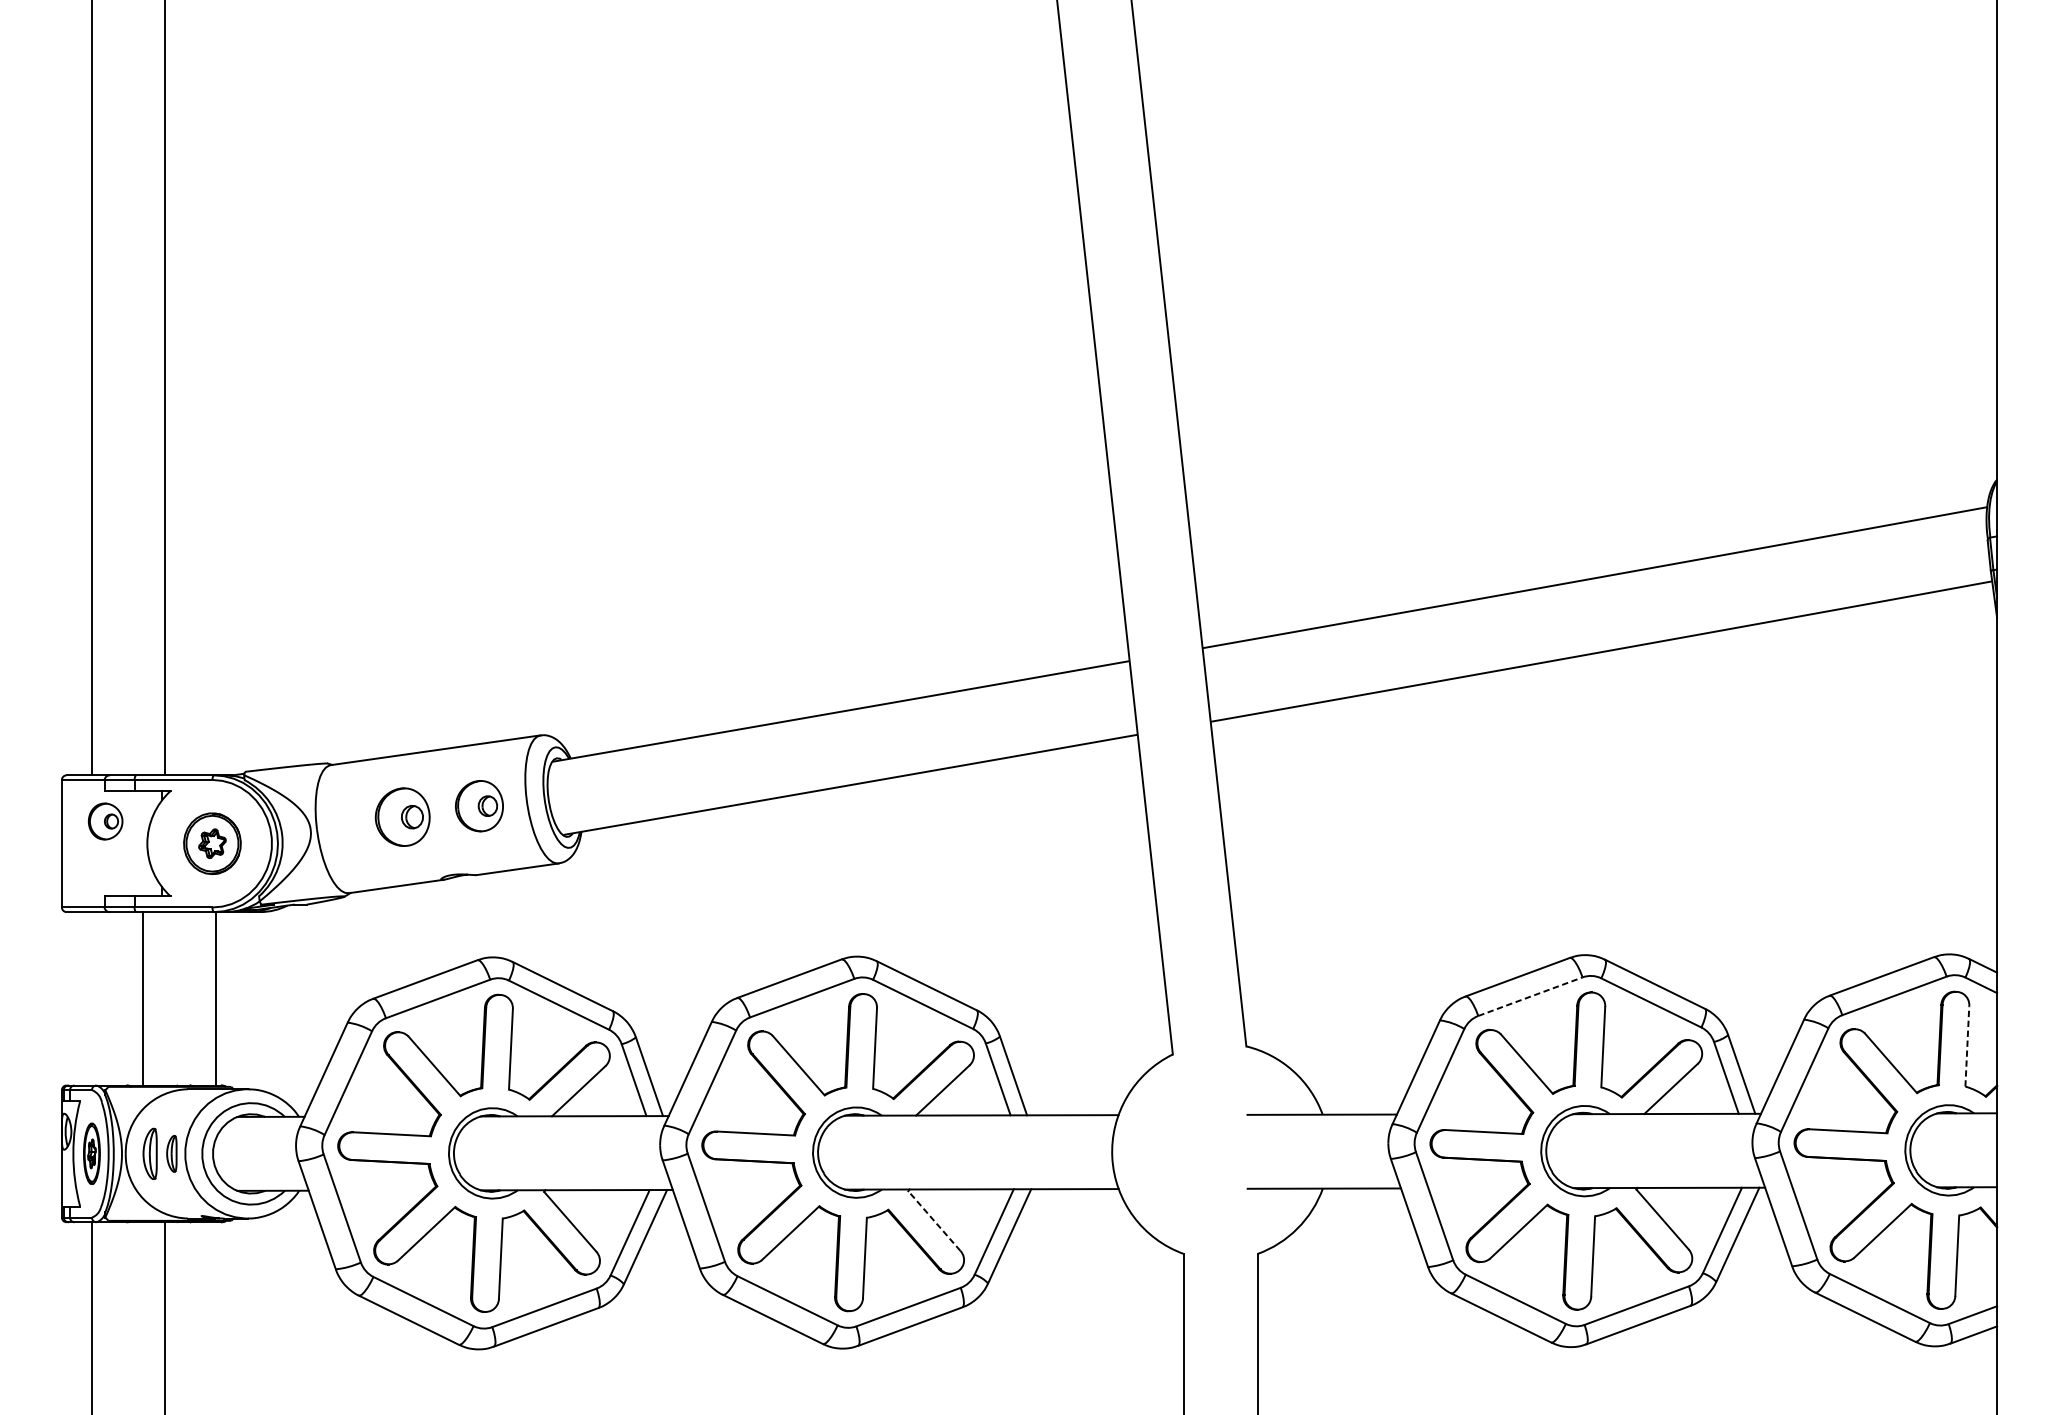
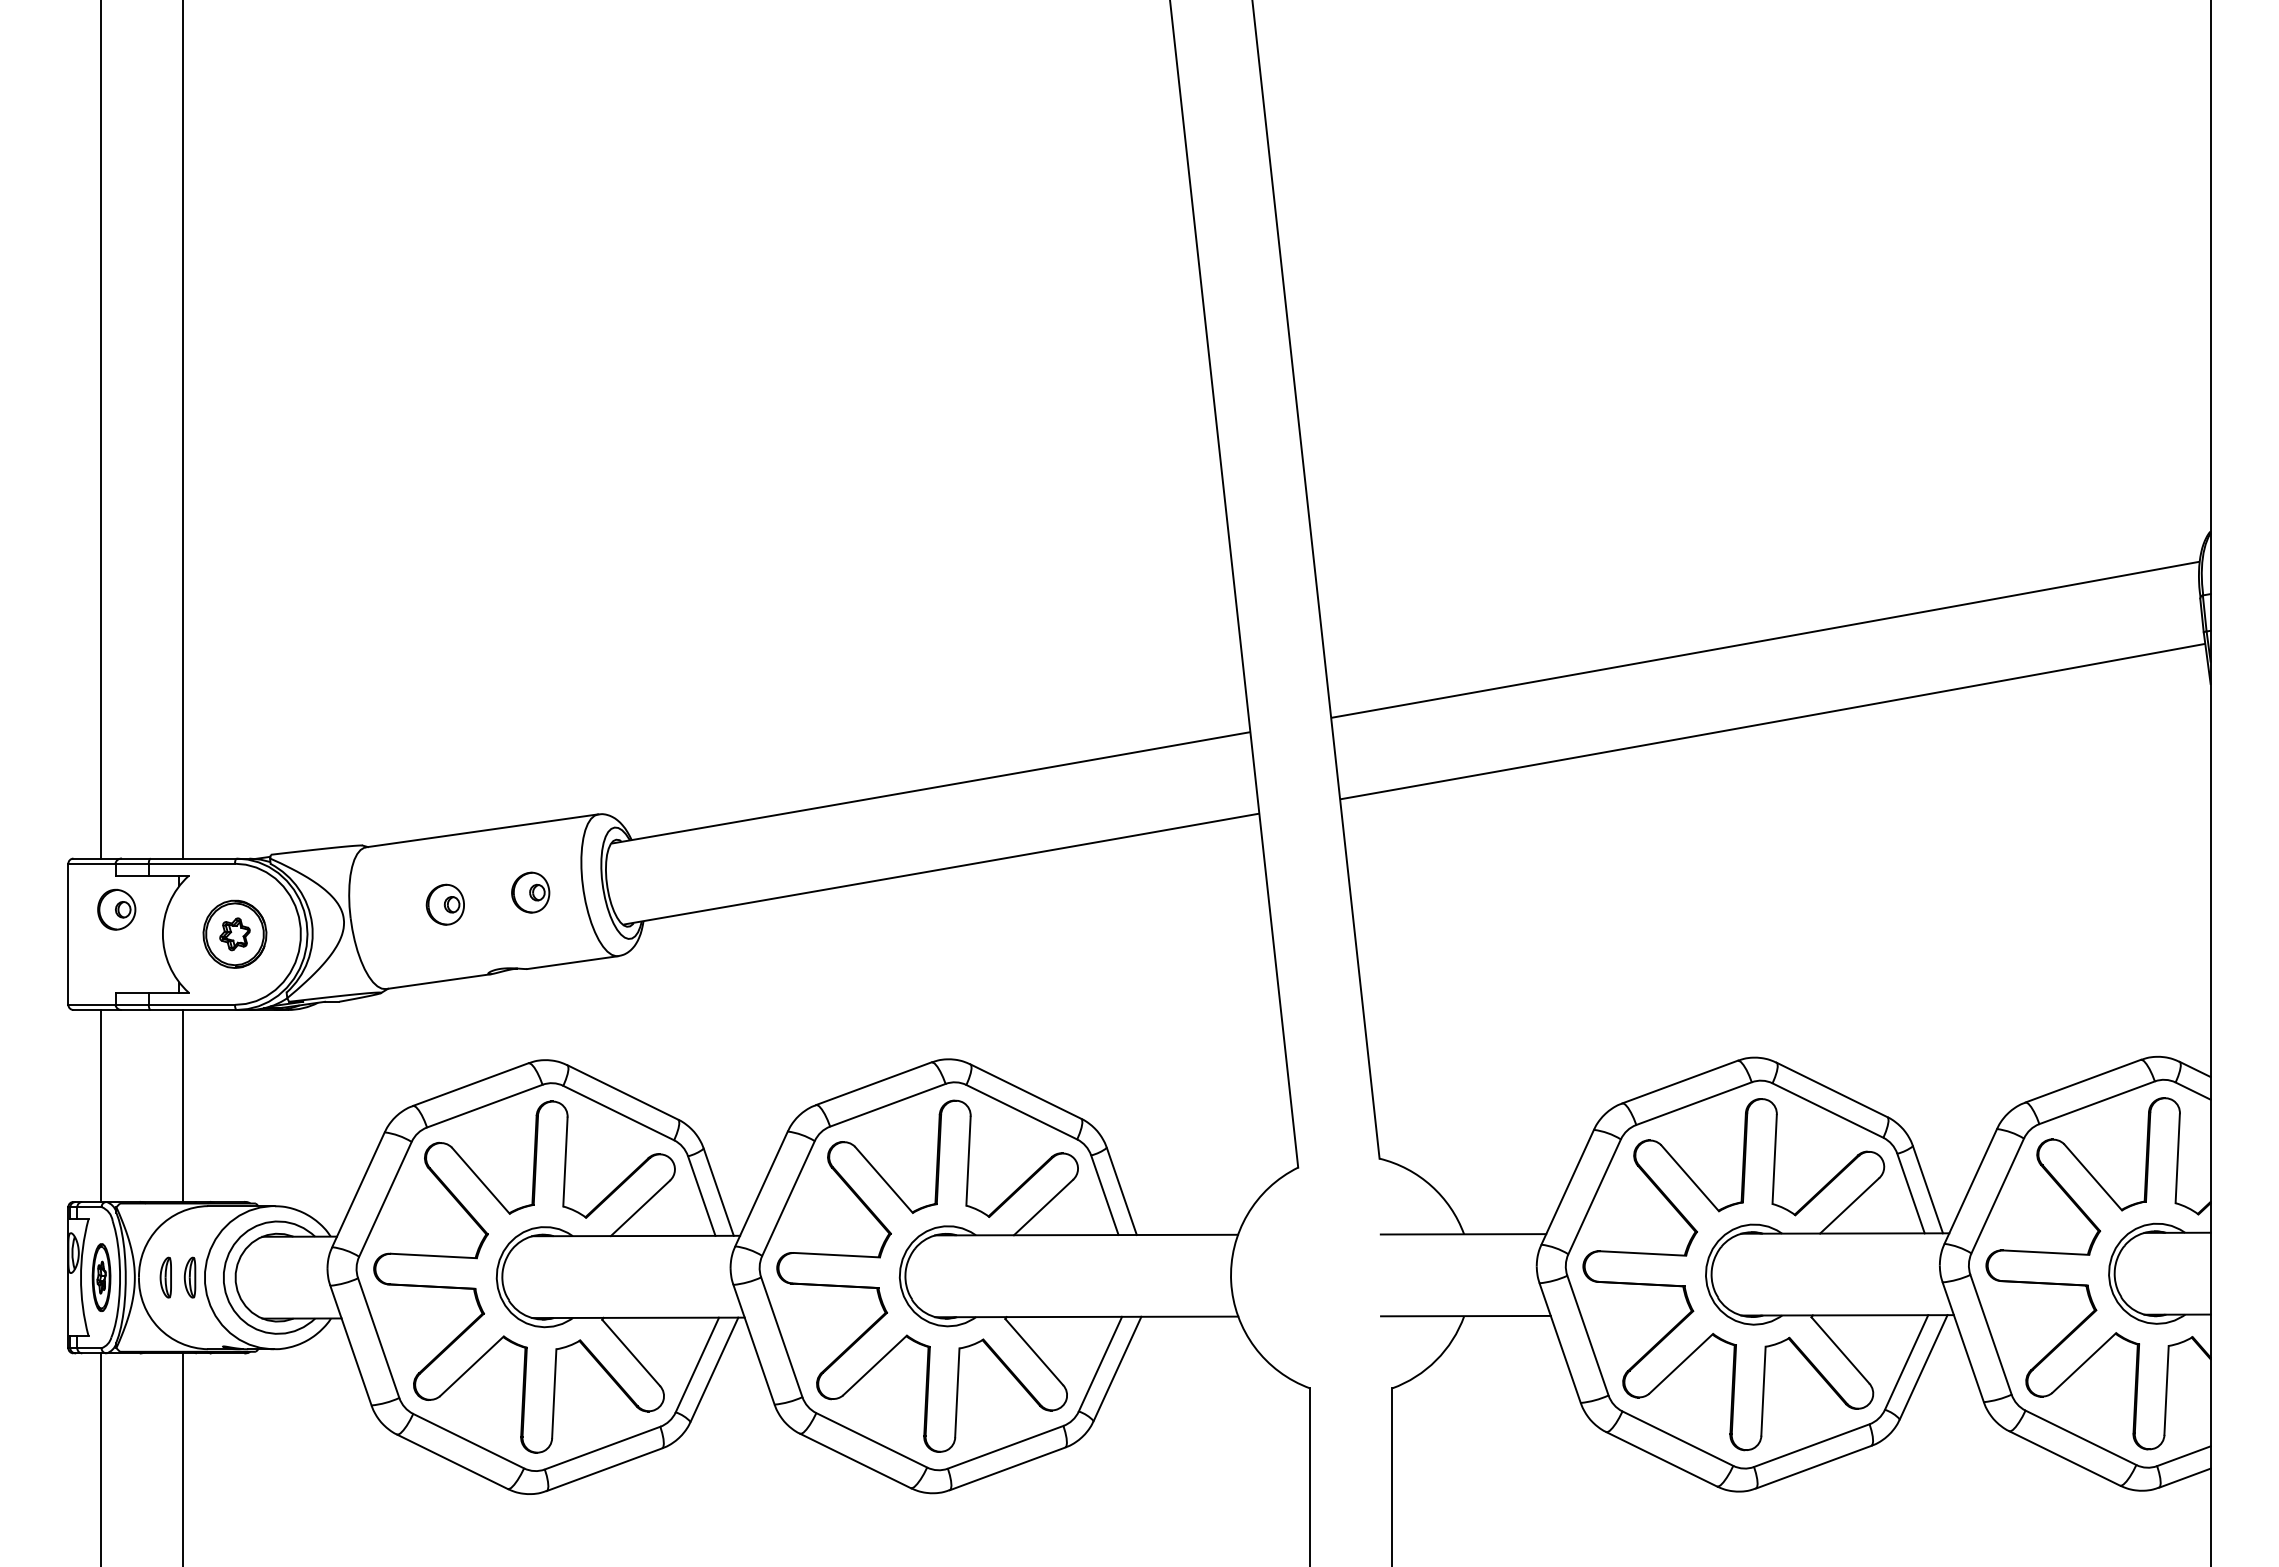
part: (479, 805) -> (530, 892), size x0.71
part: (401, 816) -> (444, 904), size x0.62
line: (1530, 996) -> (1694, 1103), dashed -> solid
line: (143, 998) -> (101, 1105), moved
line: (215, 998) -> (182, 1105), moved
line: (1967, 1046) -> (2177, 1158), dashed -> solid
part: (149, 1153) -> (165, 1277), size x0.71
line: (934, 1221) -> (1034, 1352), dashed -> solid

